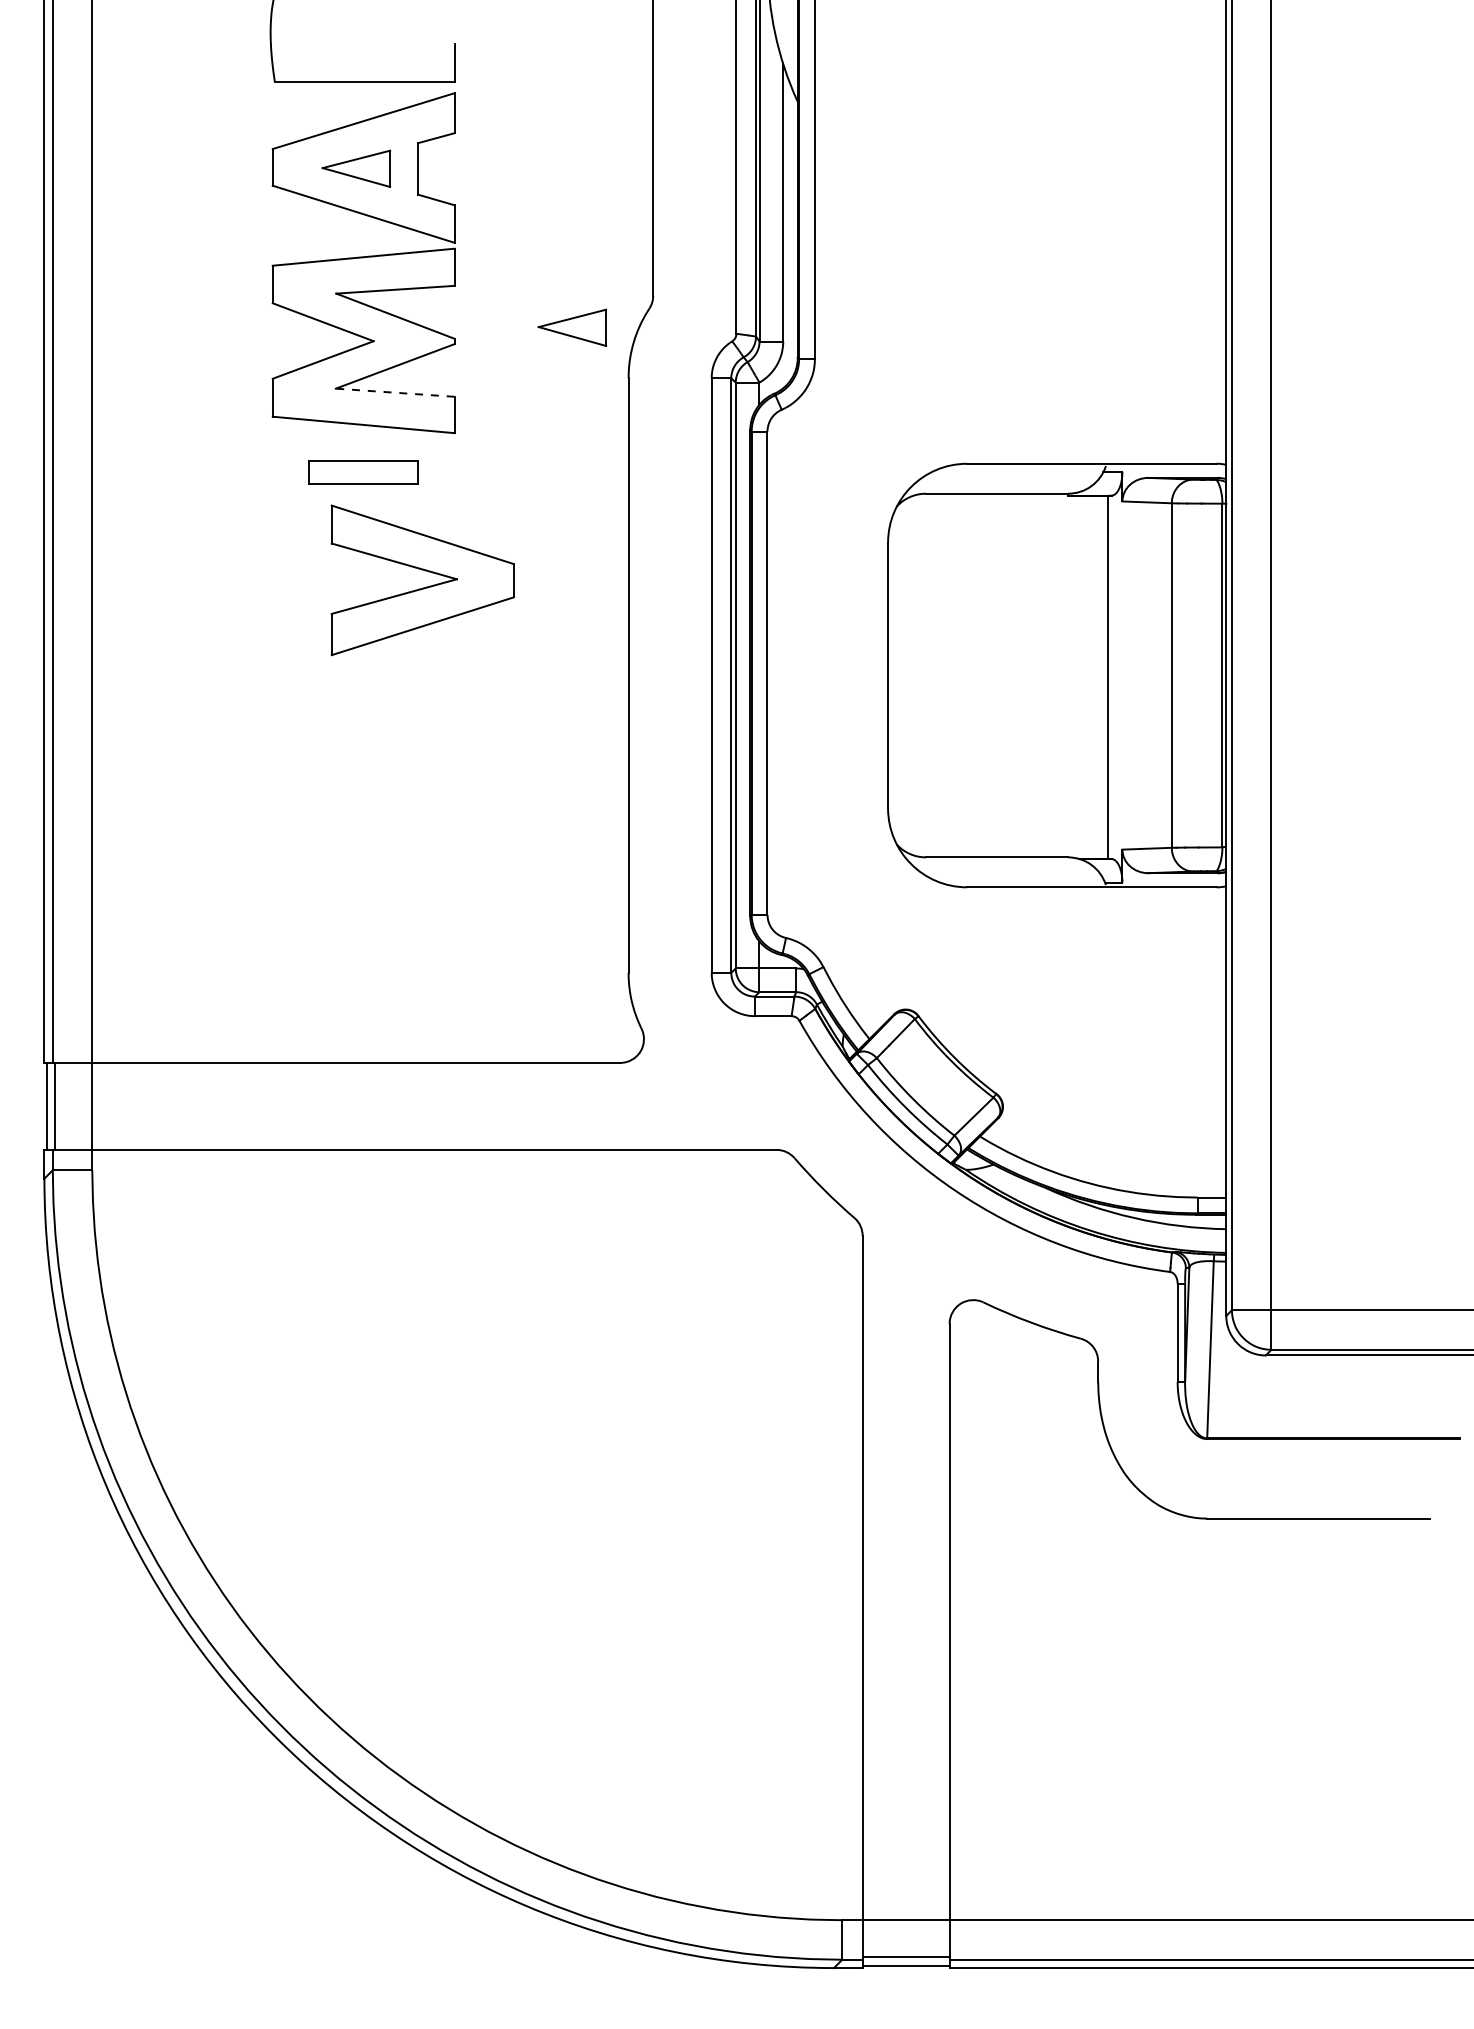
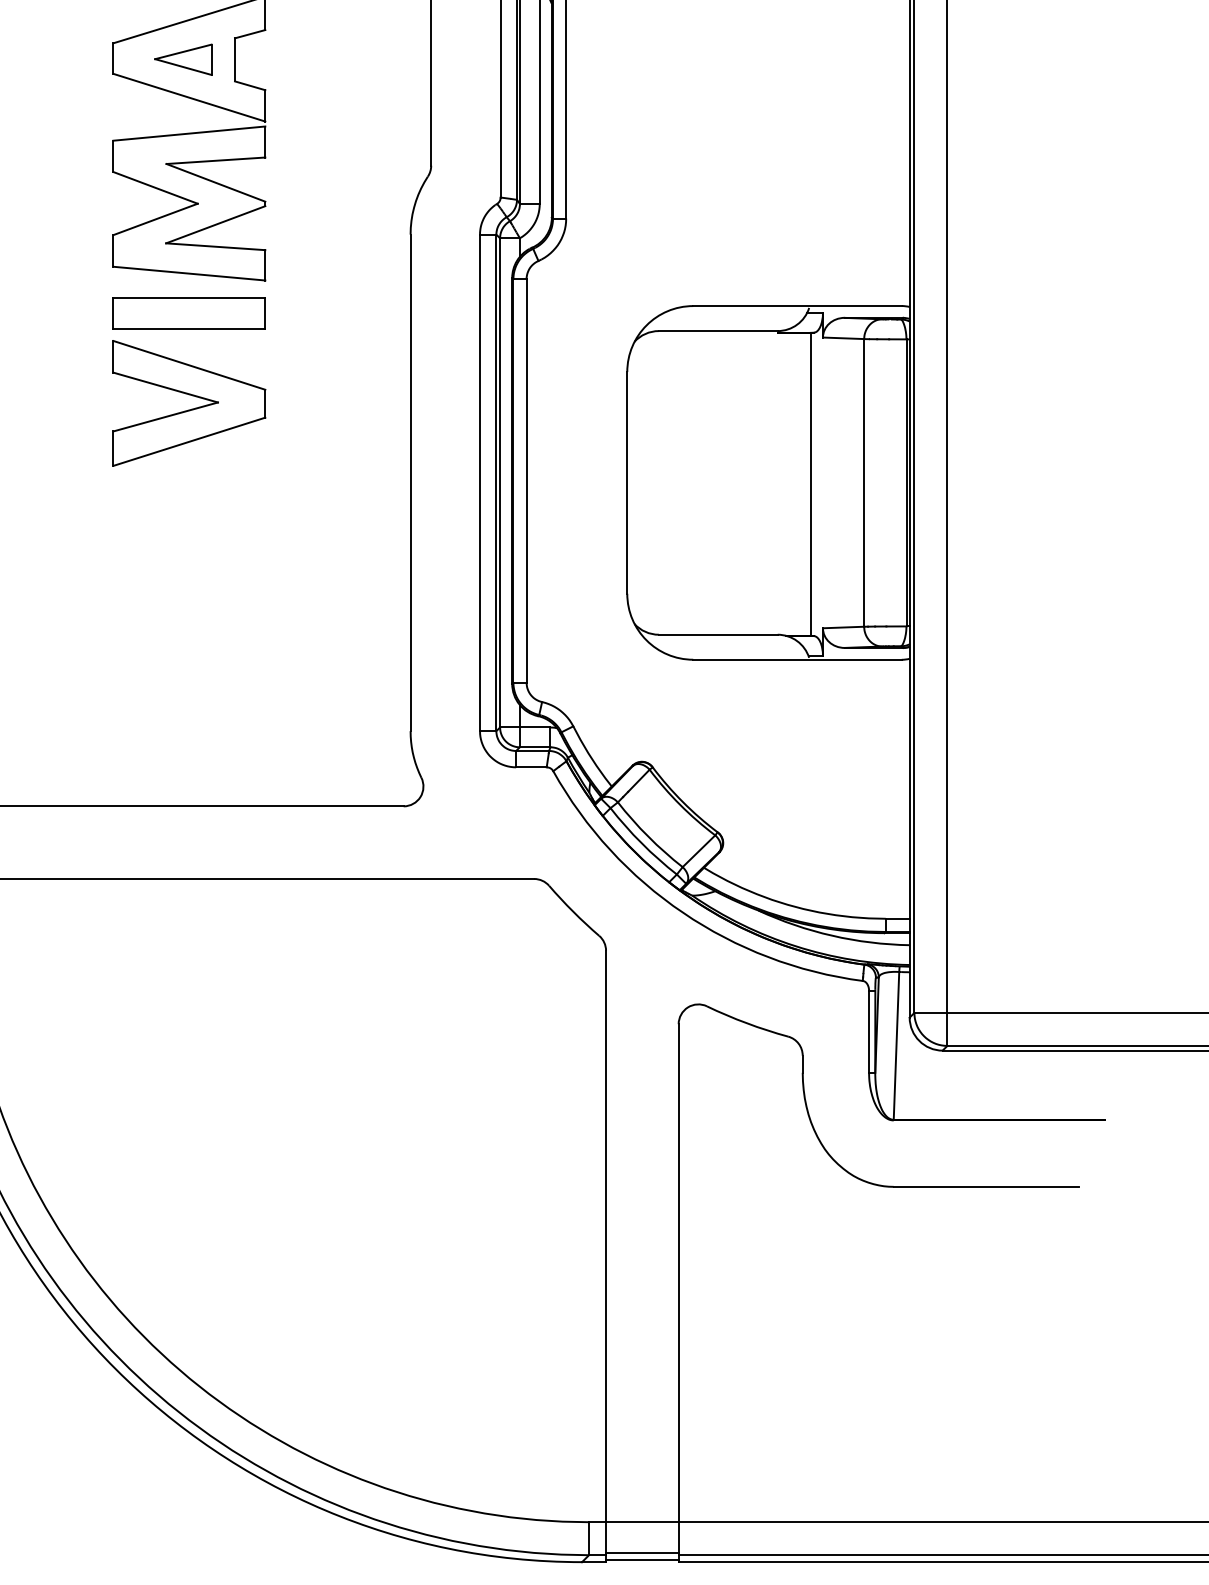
part: (572, 327) -> (363, 192), removed
line: (395, 392) -> (215, 246), dashed -> solid
part: (363, 472) -> (189, 313), size x1.67
part: (422, 587) -> (189, 409), moved

